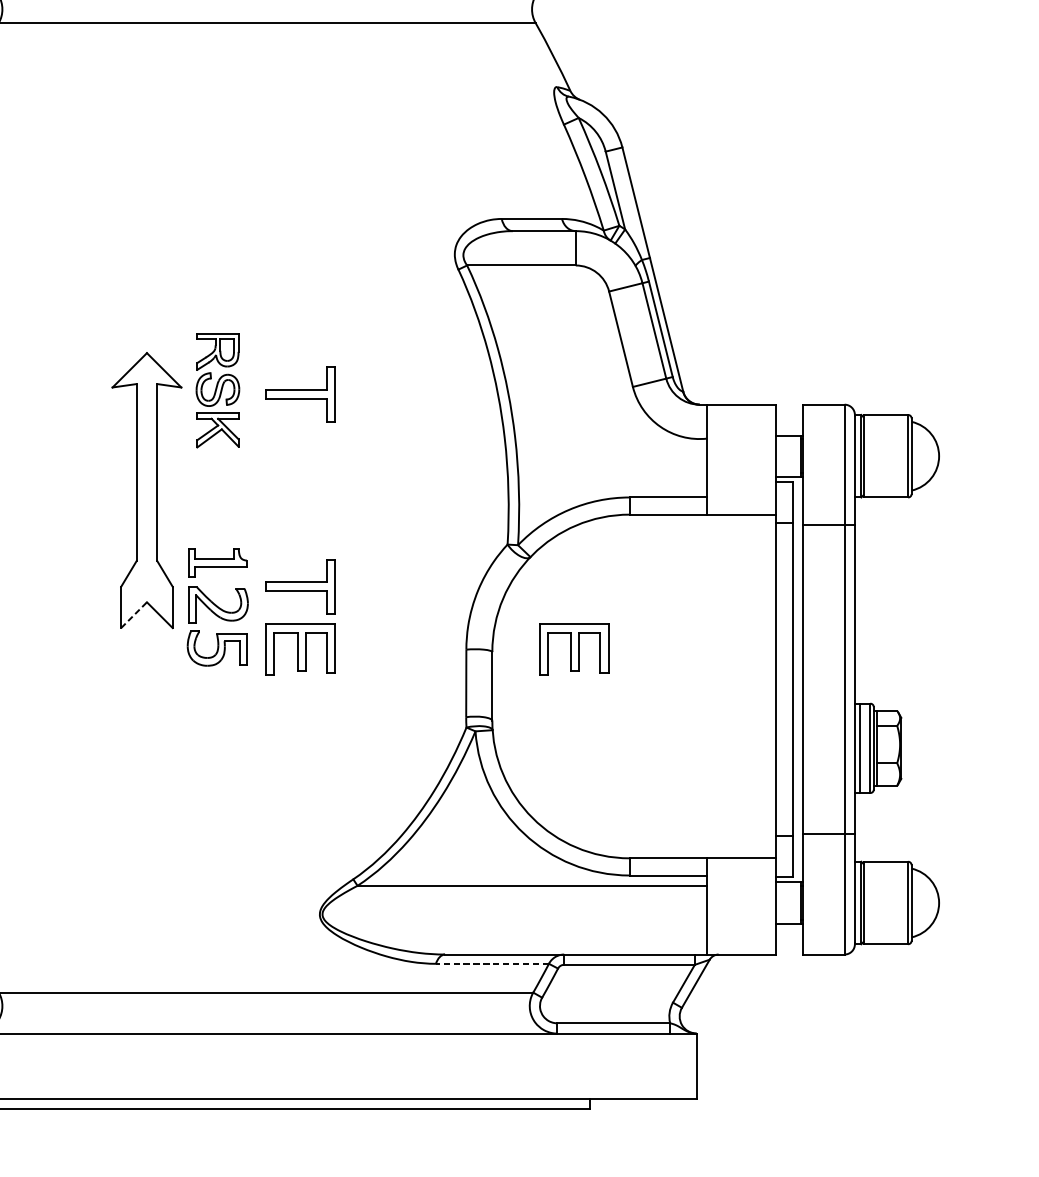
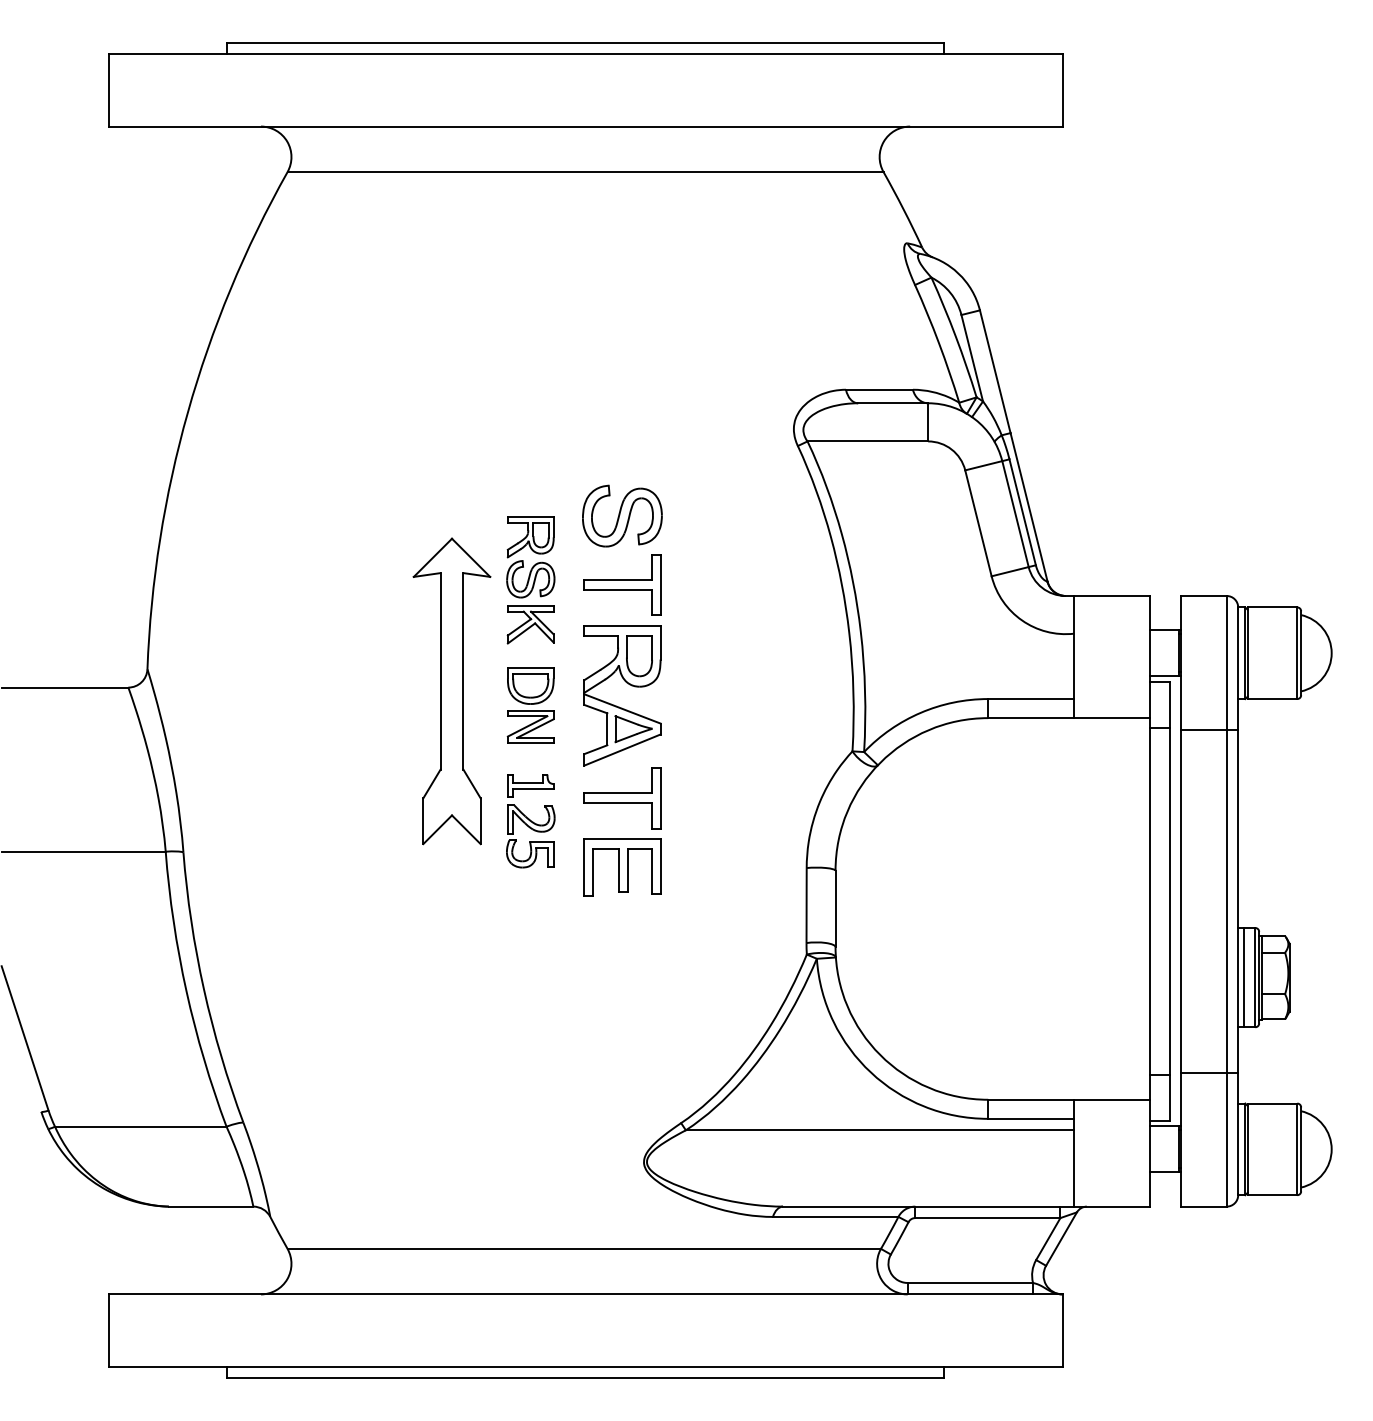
part: (300, 332) -> (622, 515), added
part: (217, 503) -> (530, 705), added
part: (297, 504) -> (619, 706), added
part: (217, 607) -> (530, 821), size x0.71
line: (134, 614) -> (438, 829), dashed -> solid
part: (574, 649) -> (926, 867), removed
line: (492, 963) -> (835, 1216), dashed -> solid

